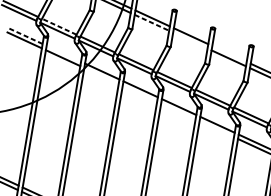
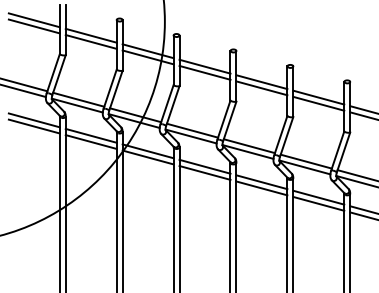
line: (152, 23) -> (205, 73), dashed -> solid
line: (59, 26) -> (78, 99), dashed -> solid
line: (24, 36) -> (33, 120), dashed -> solid
line: (190, 40) -> (261, 88), added
line: (63, 53) -> (90, 135), added
line: (229, 53) -> (318, 97), added
line: (101, 75) -> (147, 157), added
line: (139, 93) -> (204, 172), added
line: (178, 111) -> (261, 188), added
line: (216, 128) -> (318, 203), added

